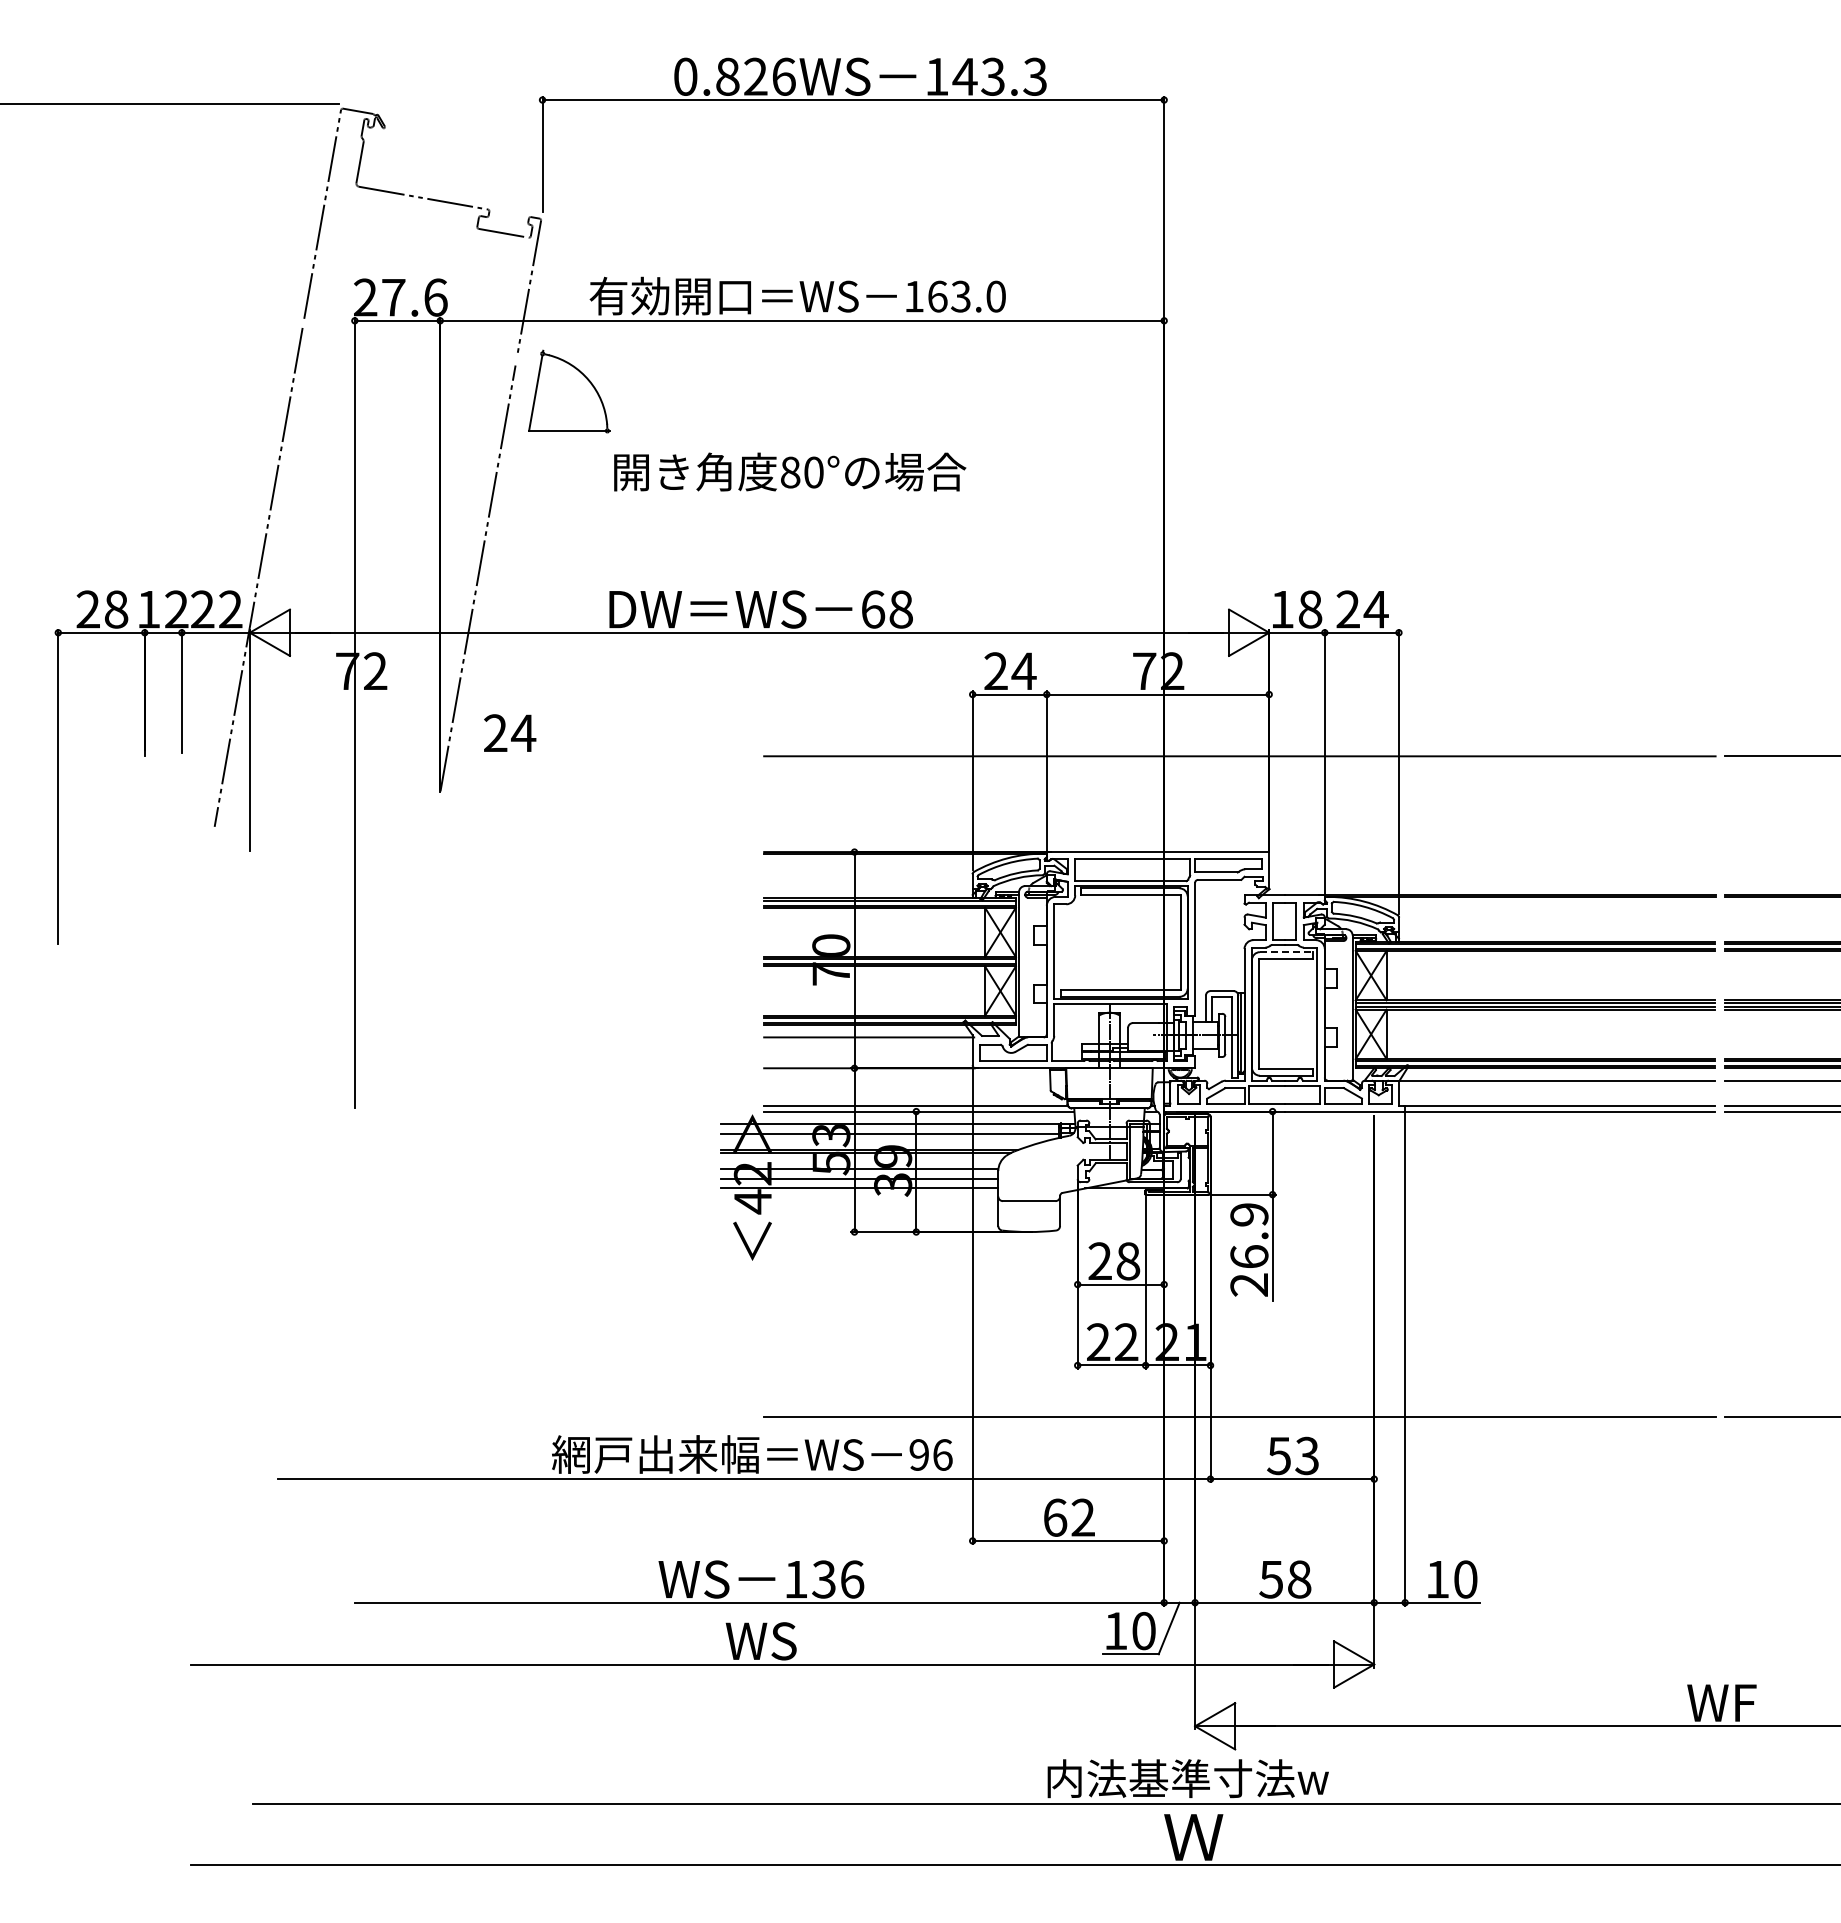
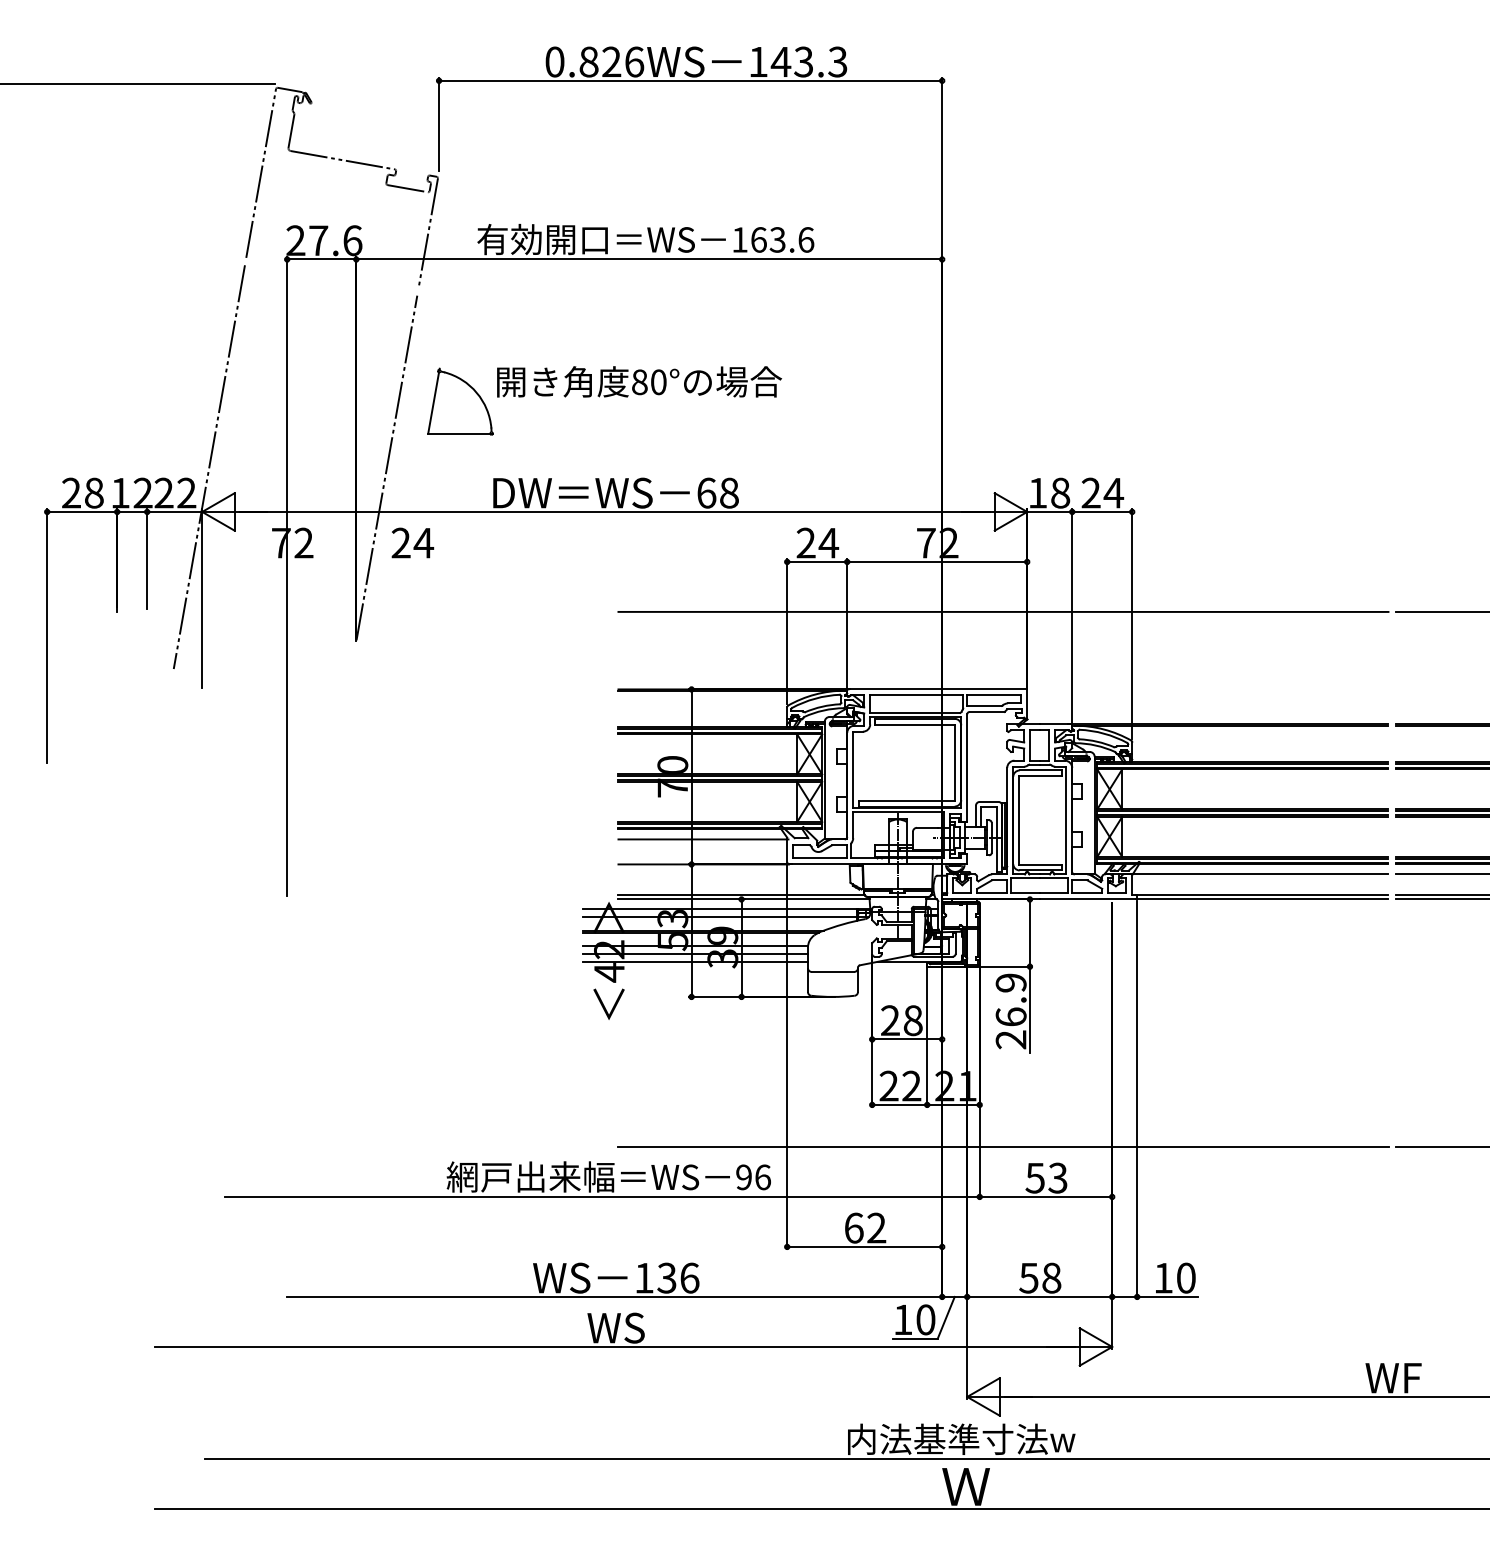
text: (996, 296) -> (806, 239), 163.0 -> 163.6
part: (569, 391) -> (460, 401), moved
text: (510, 732) -> (413, 542), moved
line: (1286, 952) -> (1041, 770), dashed -> solid

